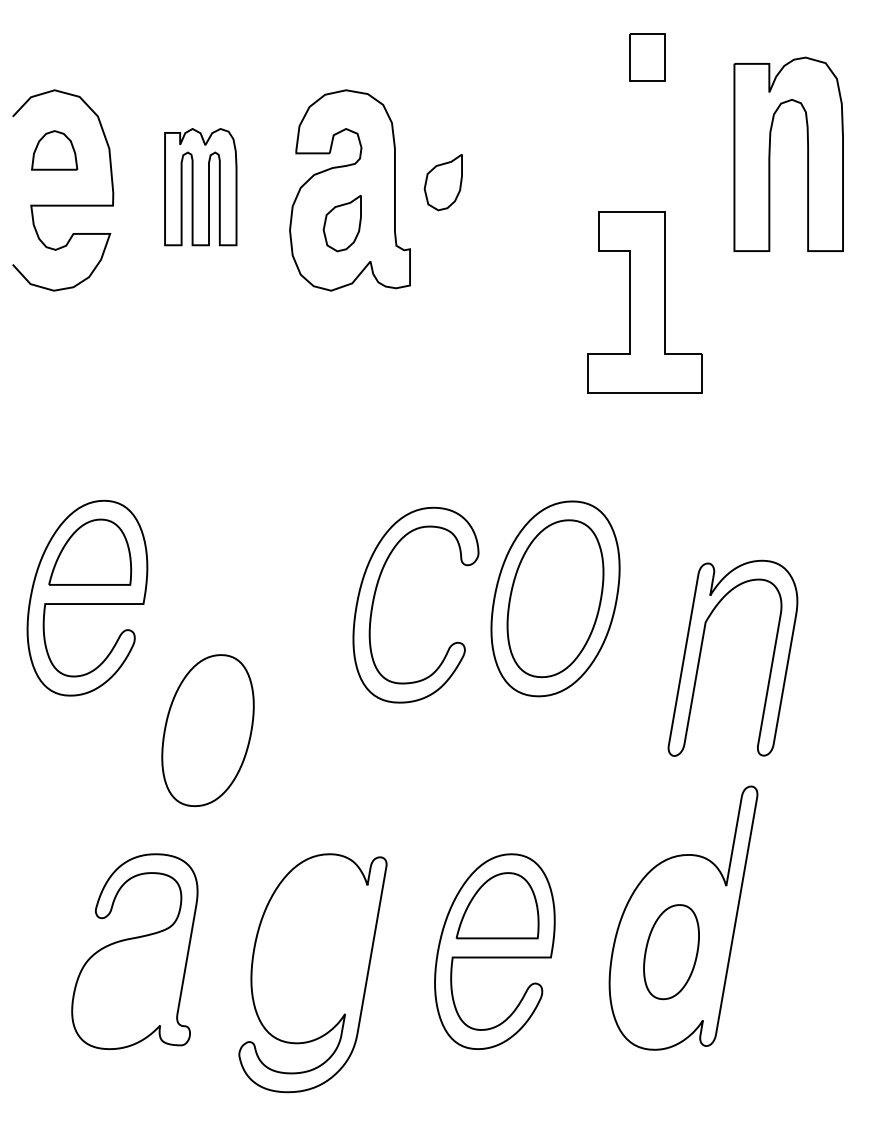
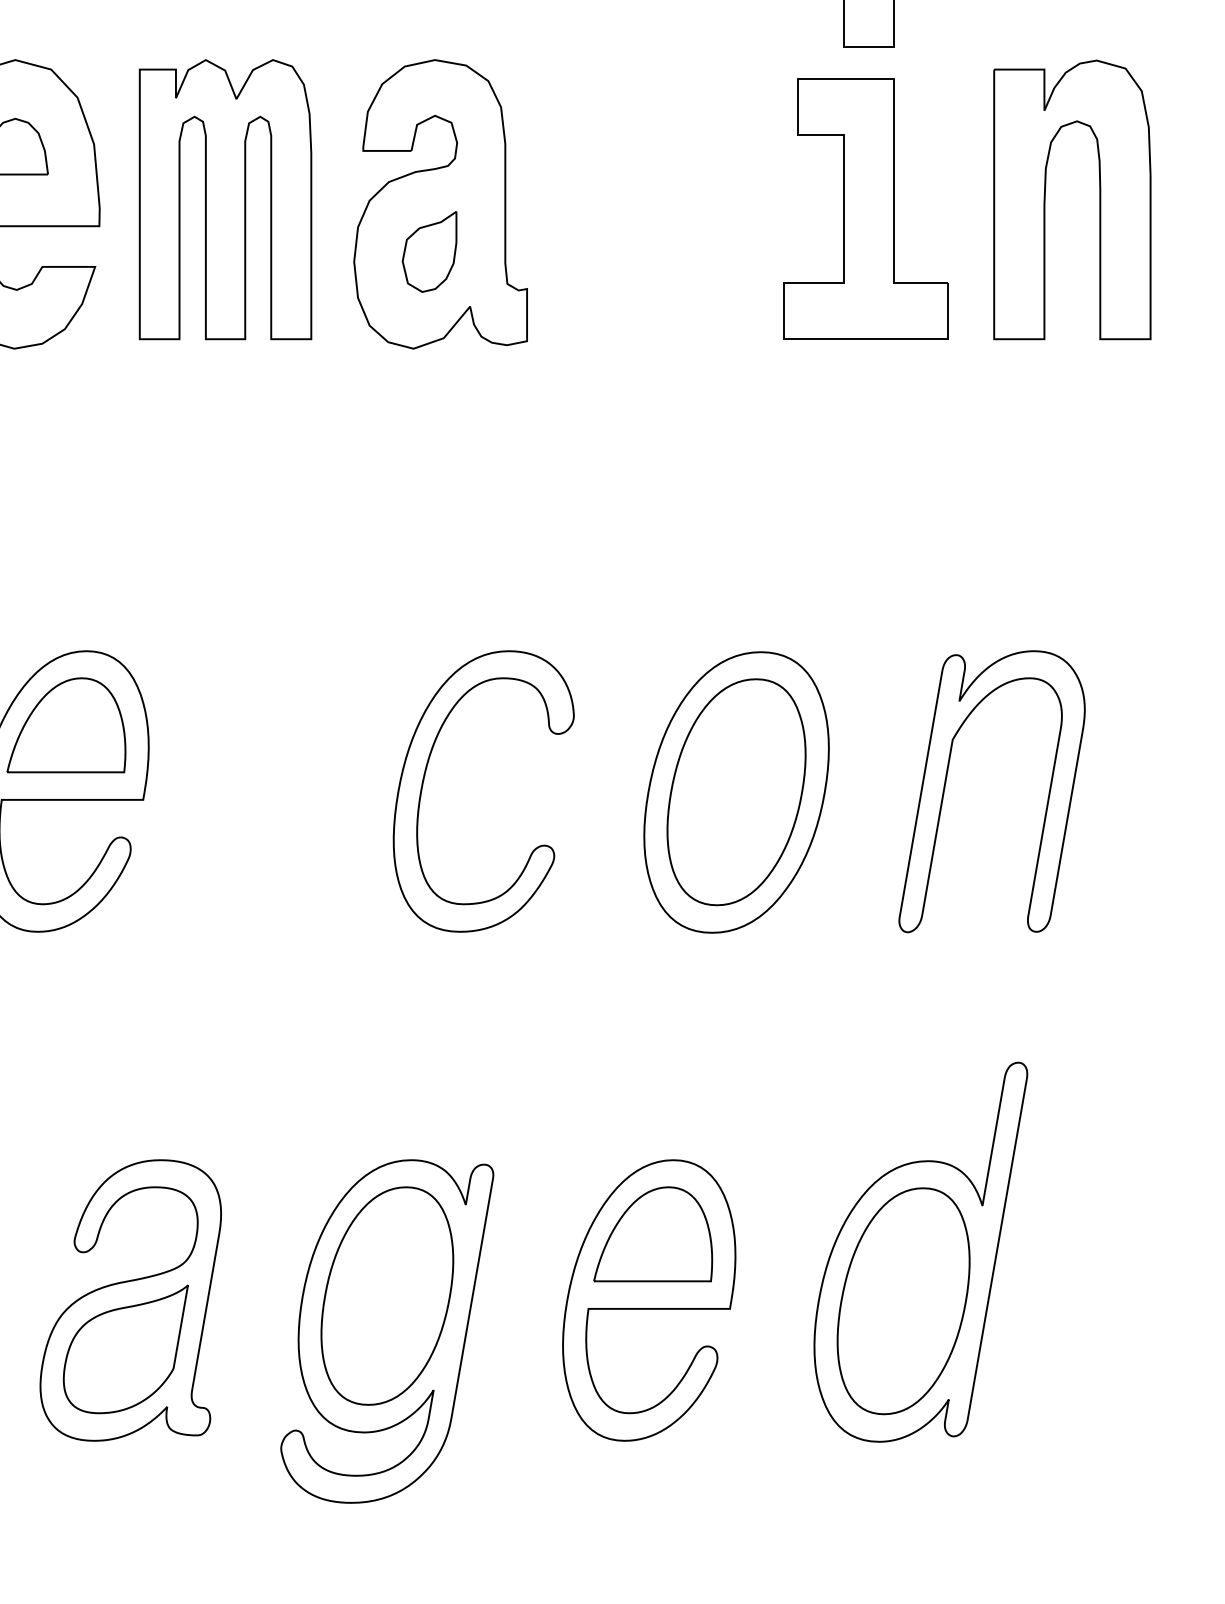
part: (770, 153) -> (1046, 198), moved
part: (442, 182) -> (573, 192), removed
part: (200, 186) -> (225, 198), size x1.67
part: (644, 302) -> (864, 208), moved
part: (375, 596) -> (425, 778), moved
part: (701, 653) -> (946, 784), moved
part: (207, 730) -> (386, 1295), moved
part: (671, 951) -> (903, 1300), size x1.67
part: (131, 985) -> (125, 1349), added

